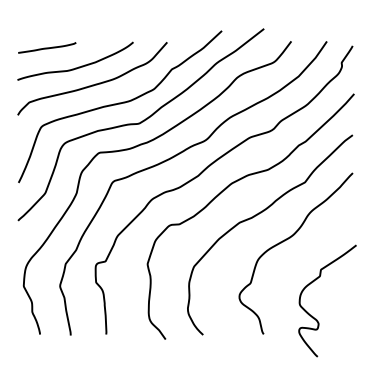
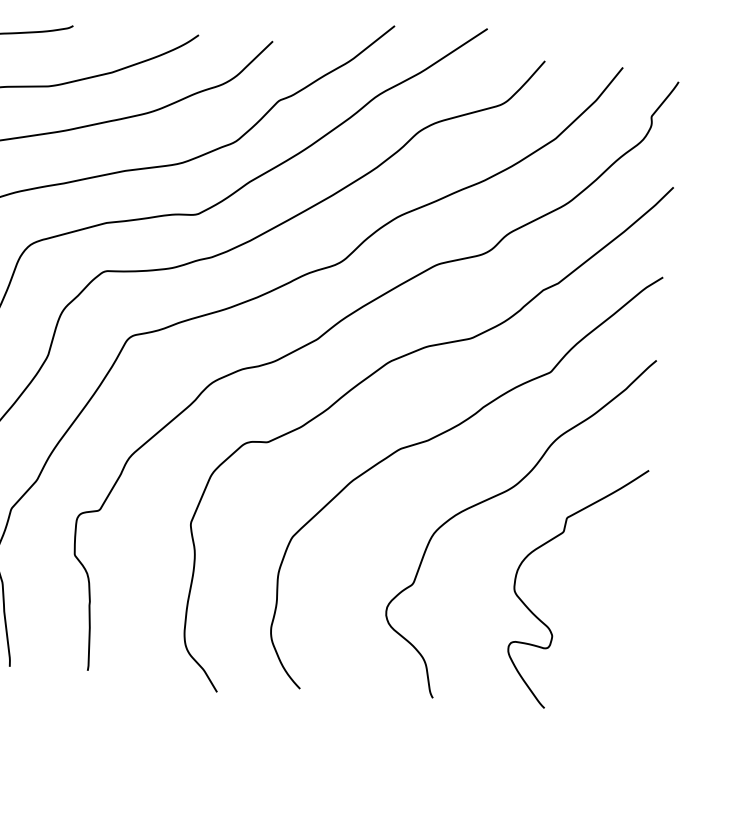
curve: (316, 318) -> (548, 624), moved

